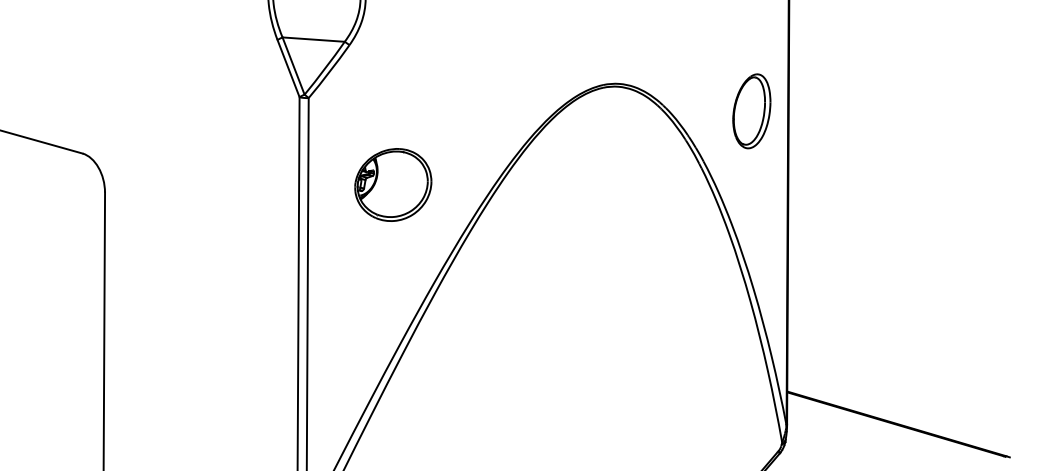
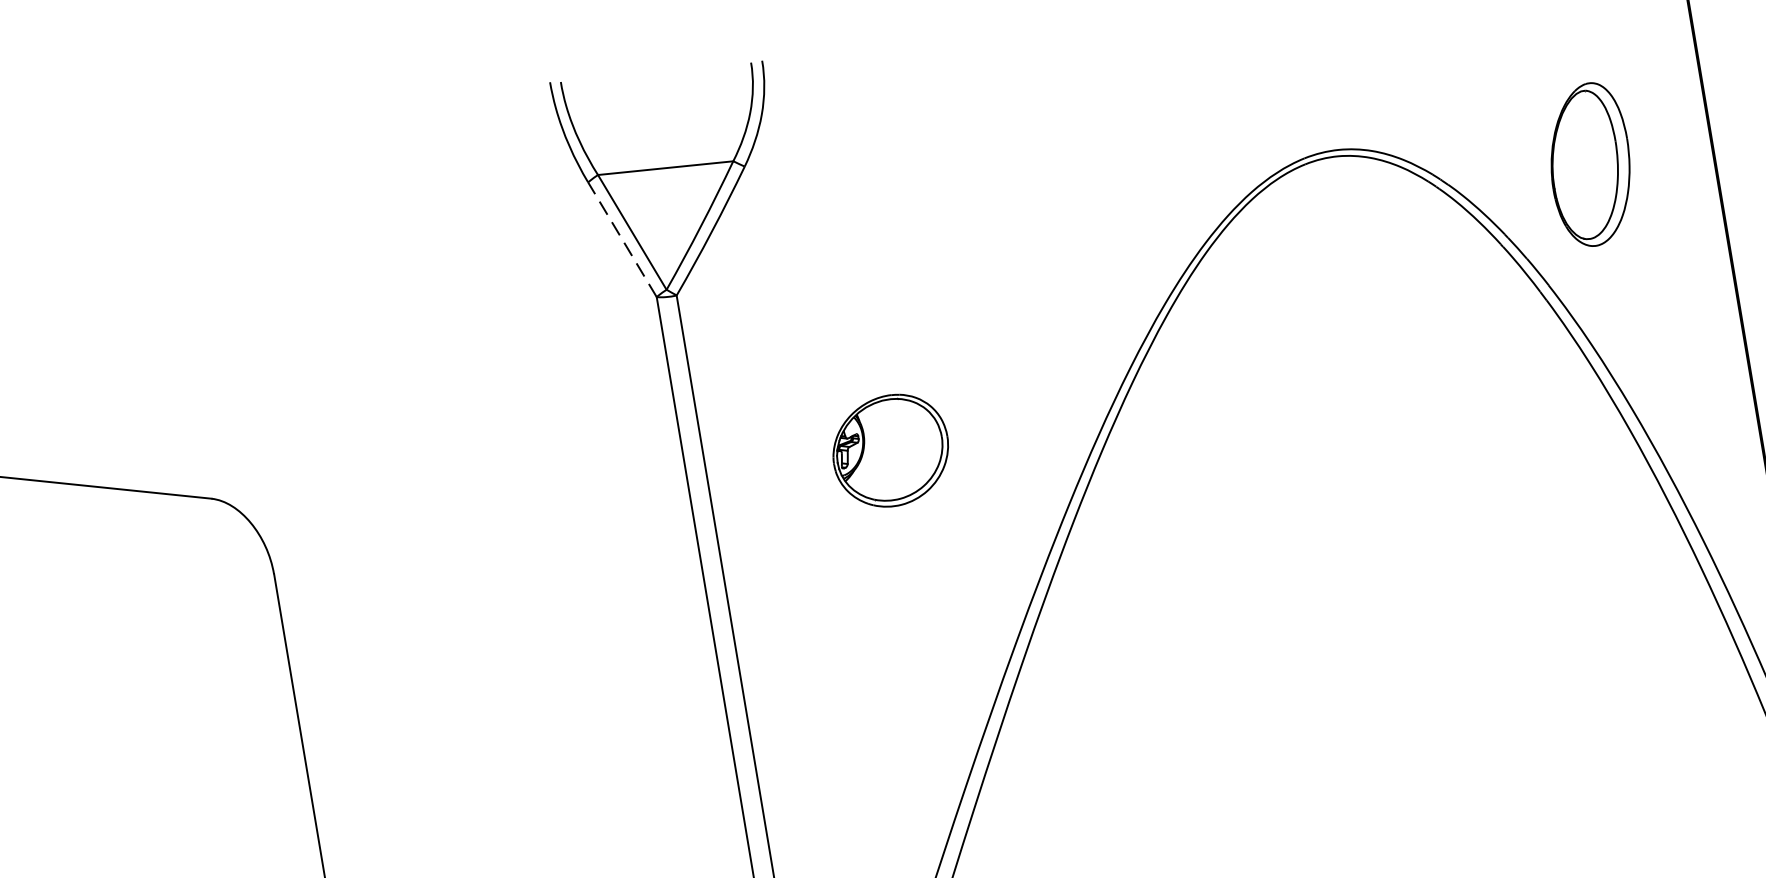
line: (288, 68) -> (622, 239), solid -> dashed
part: (751, 111) -> (1589, 165), moved
part: (393, 184) -> (890, 449), size x0.7

